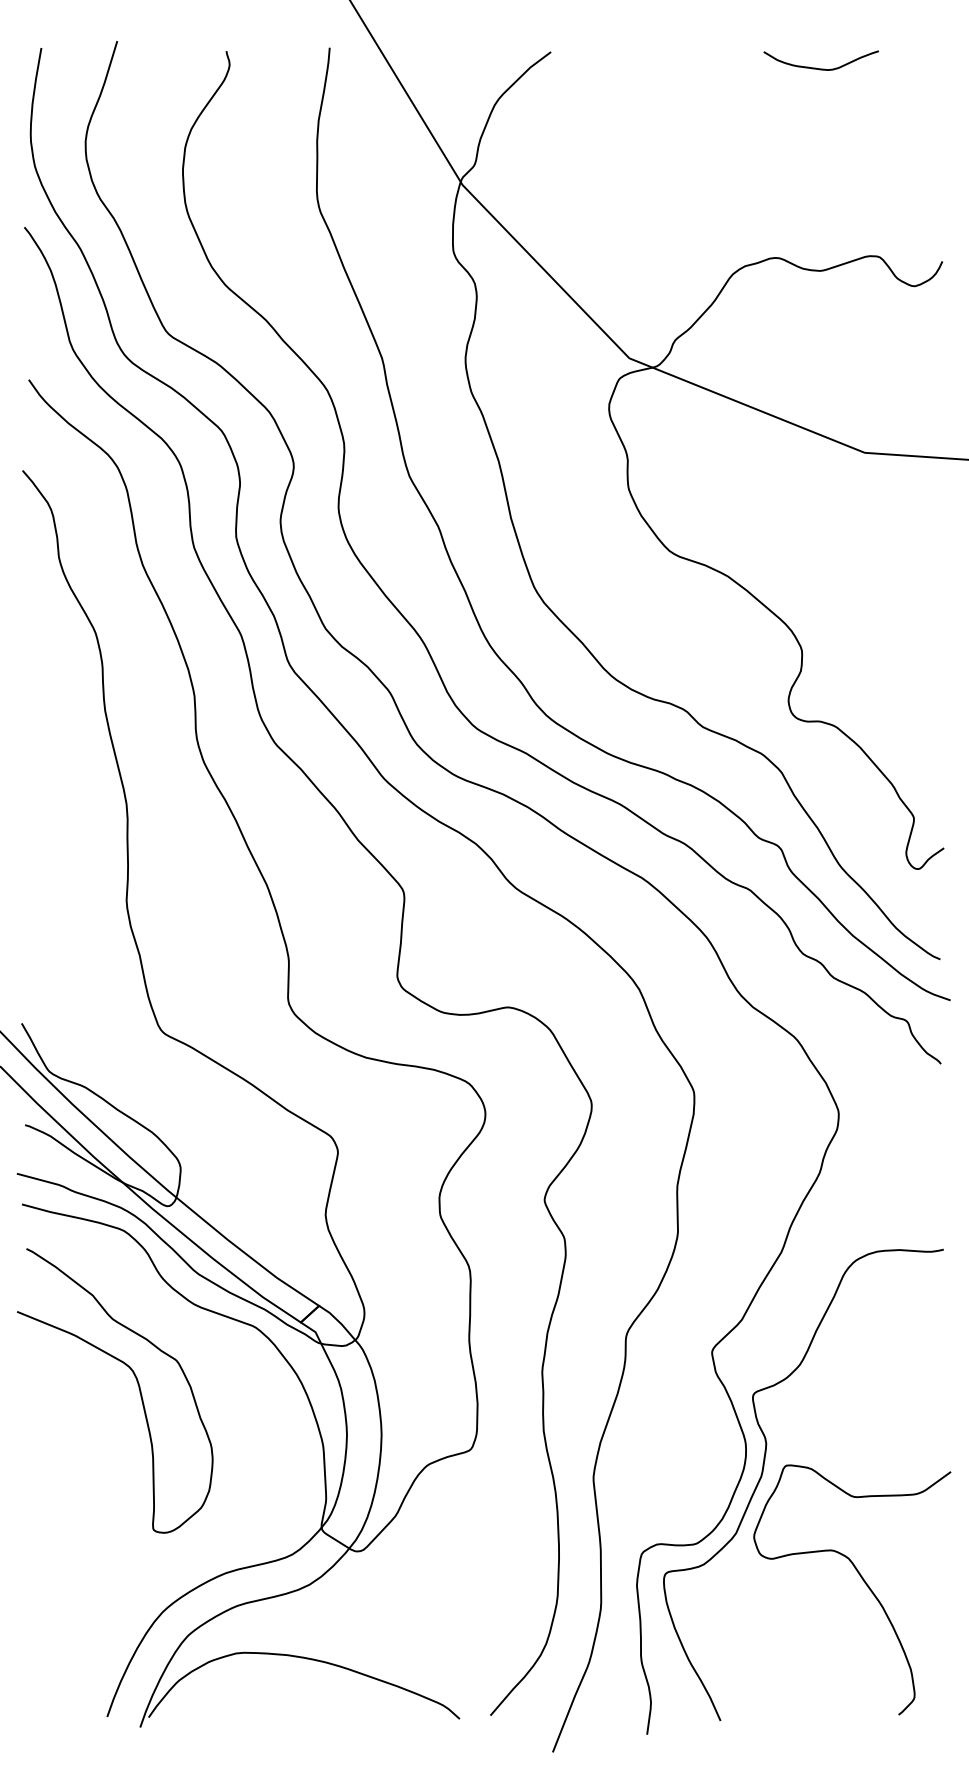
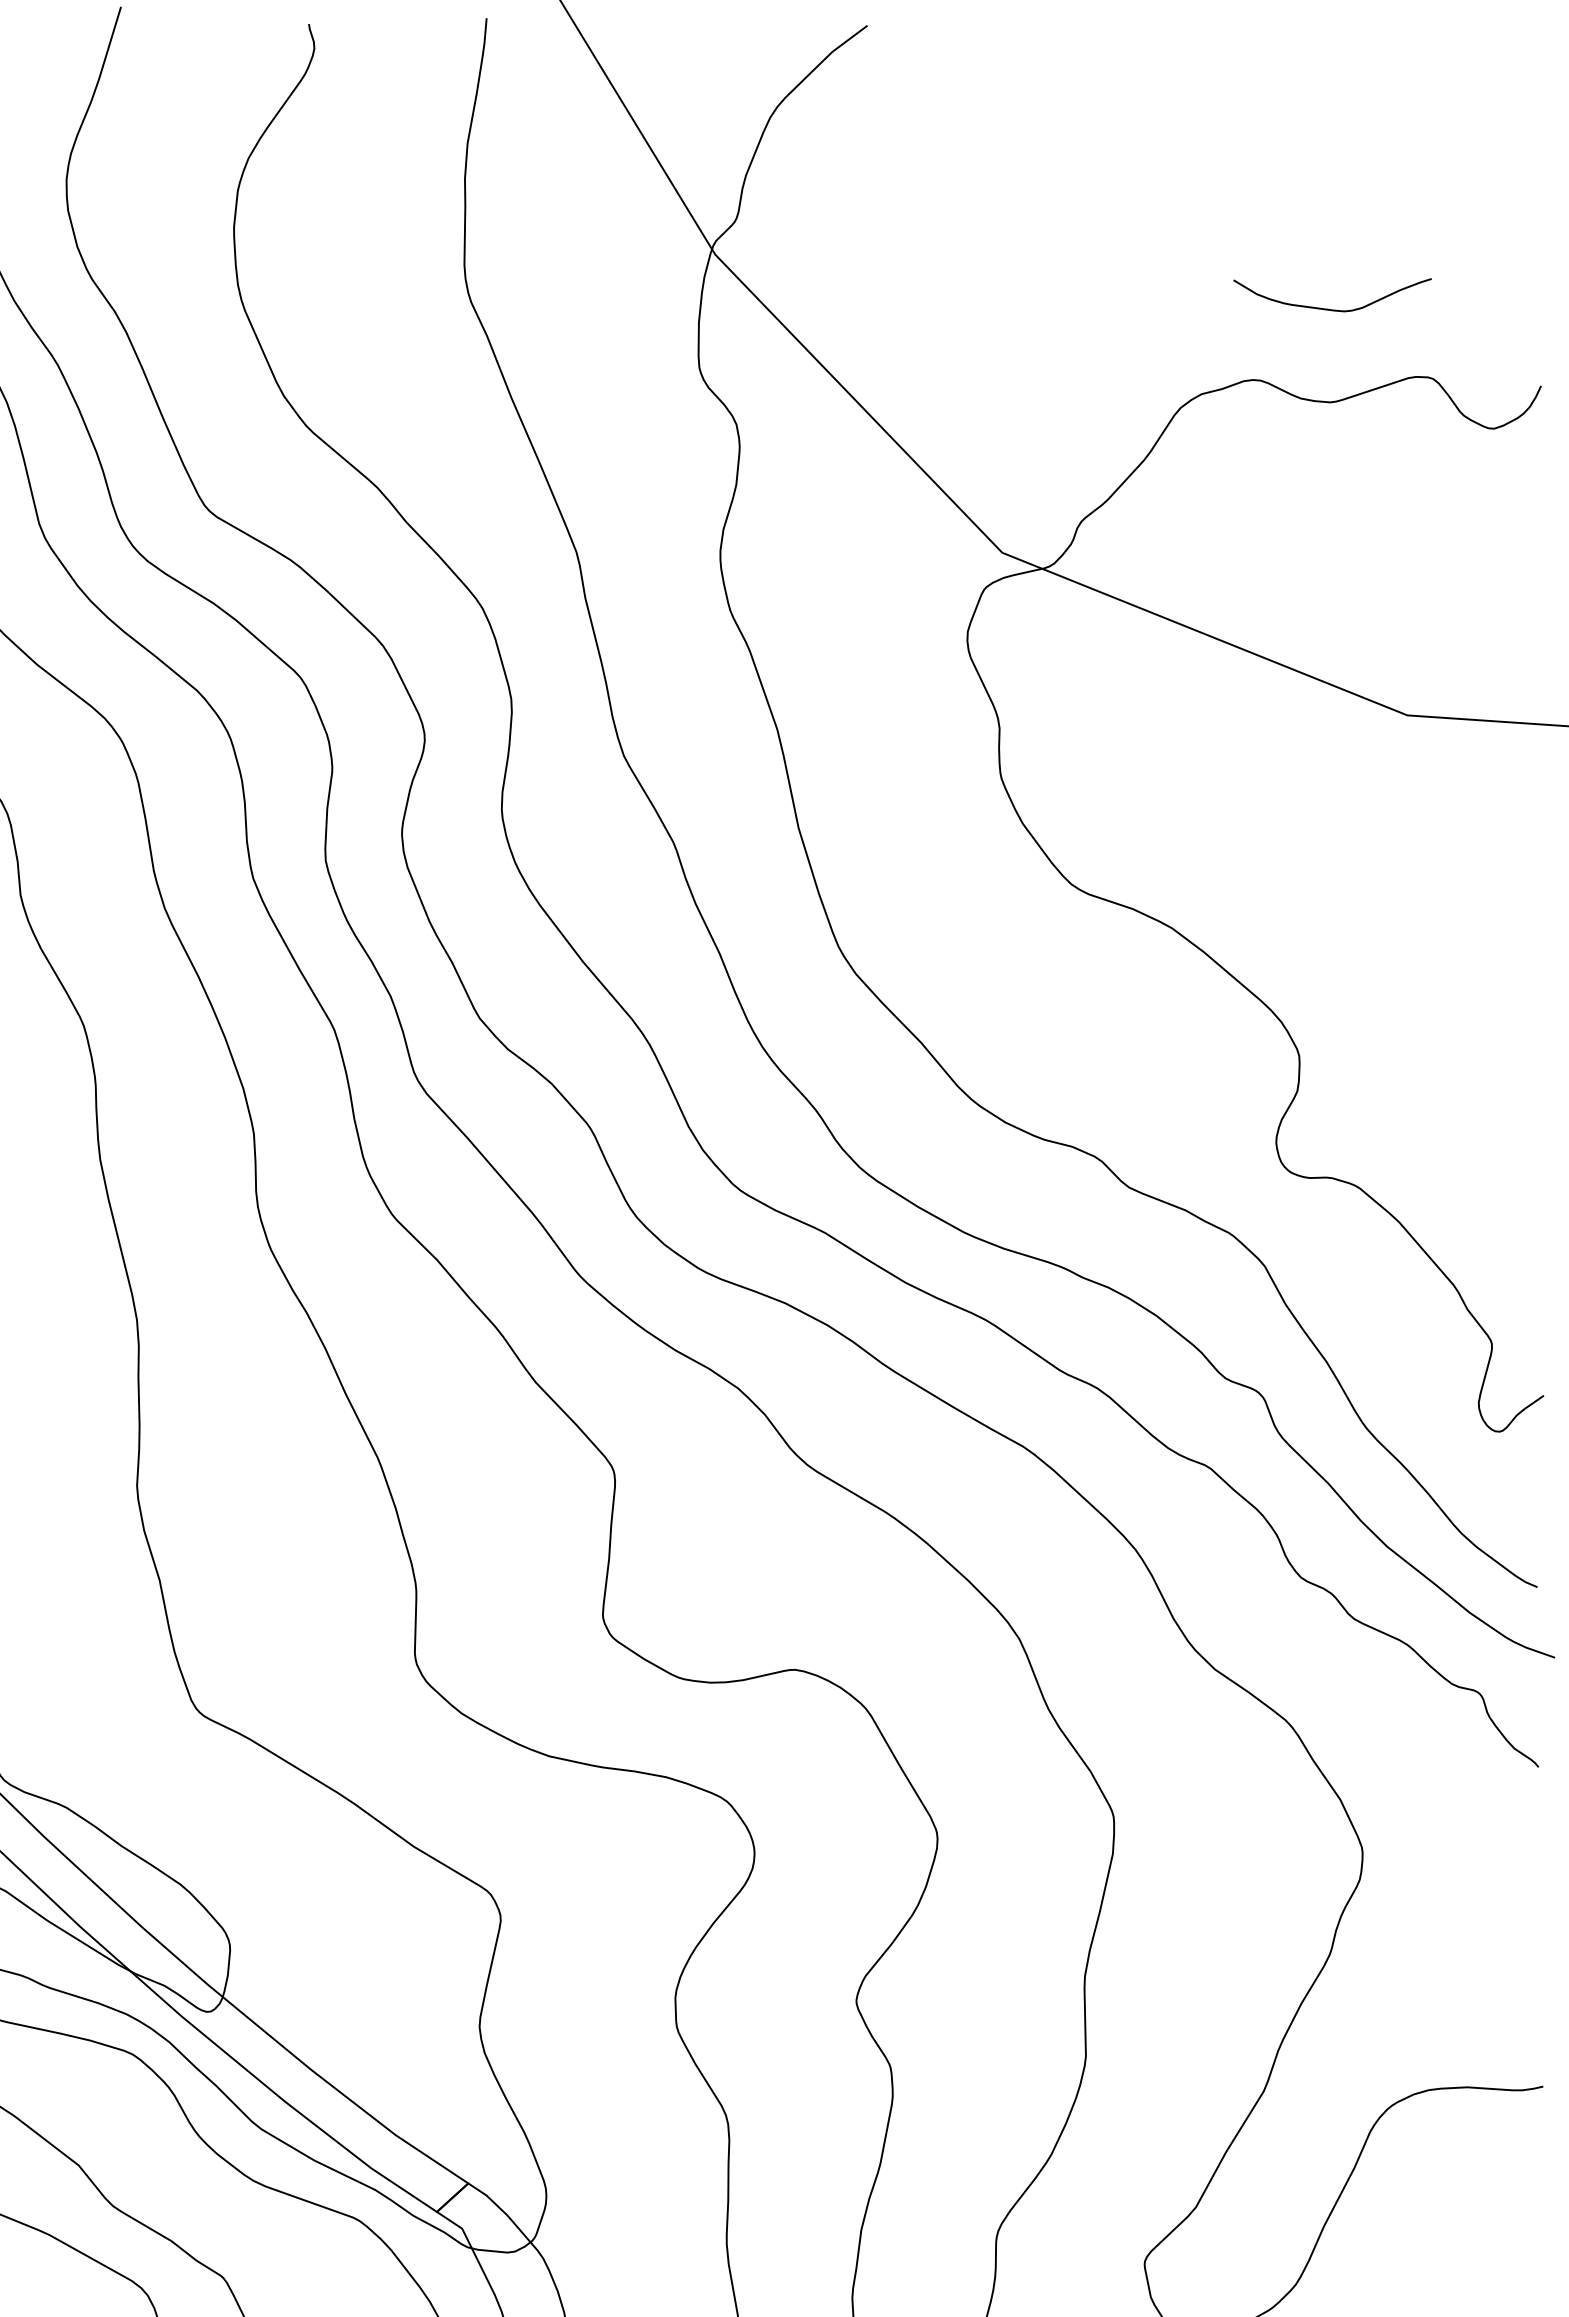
curve: (820, 68) -> (1331, 308), moved

